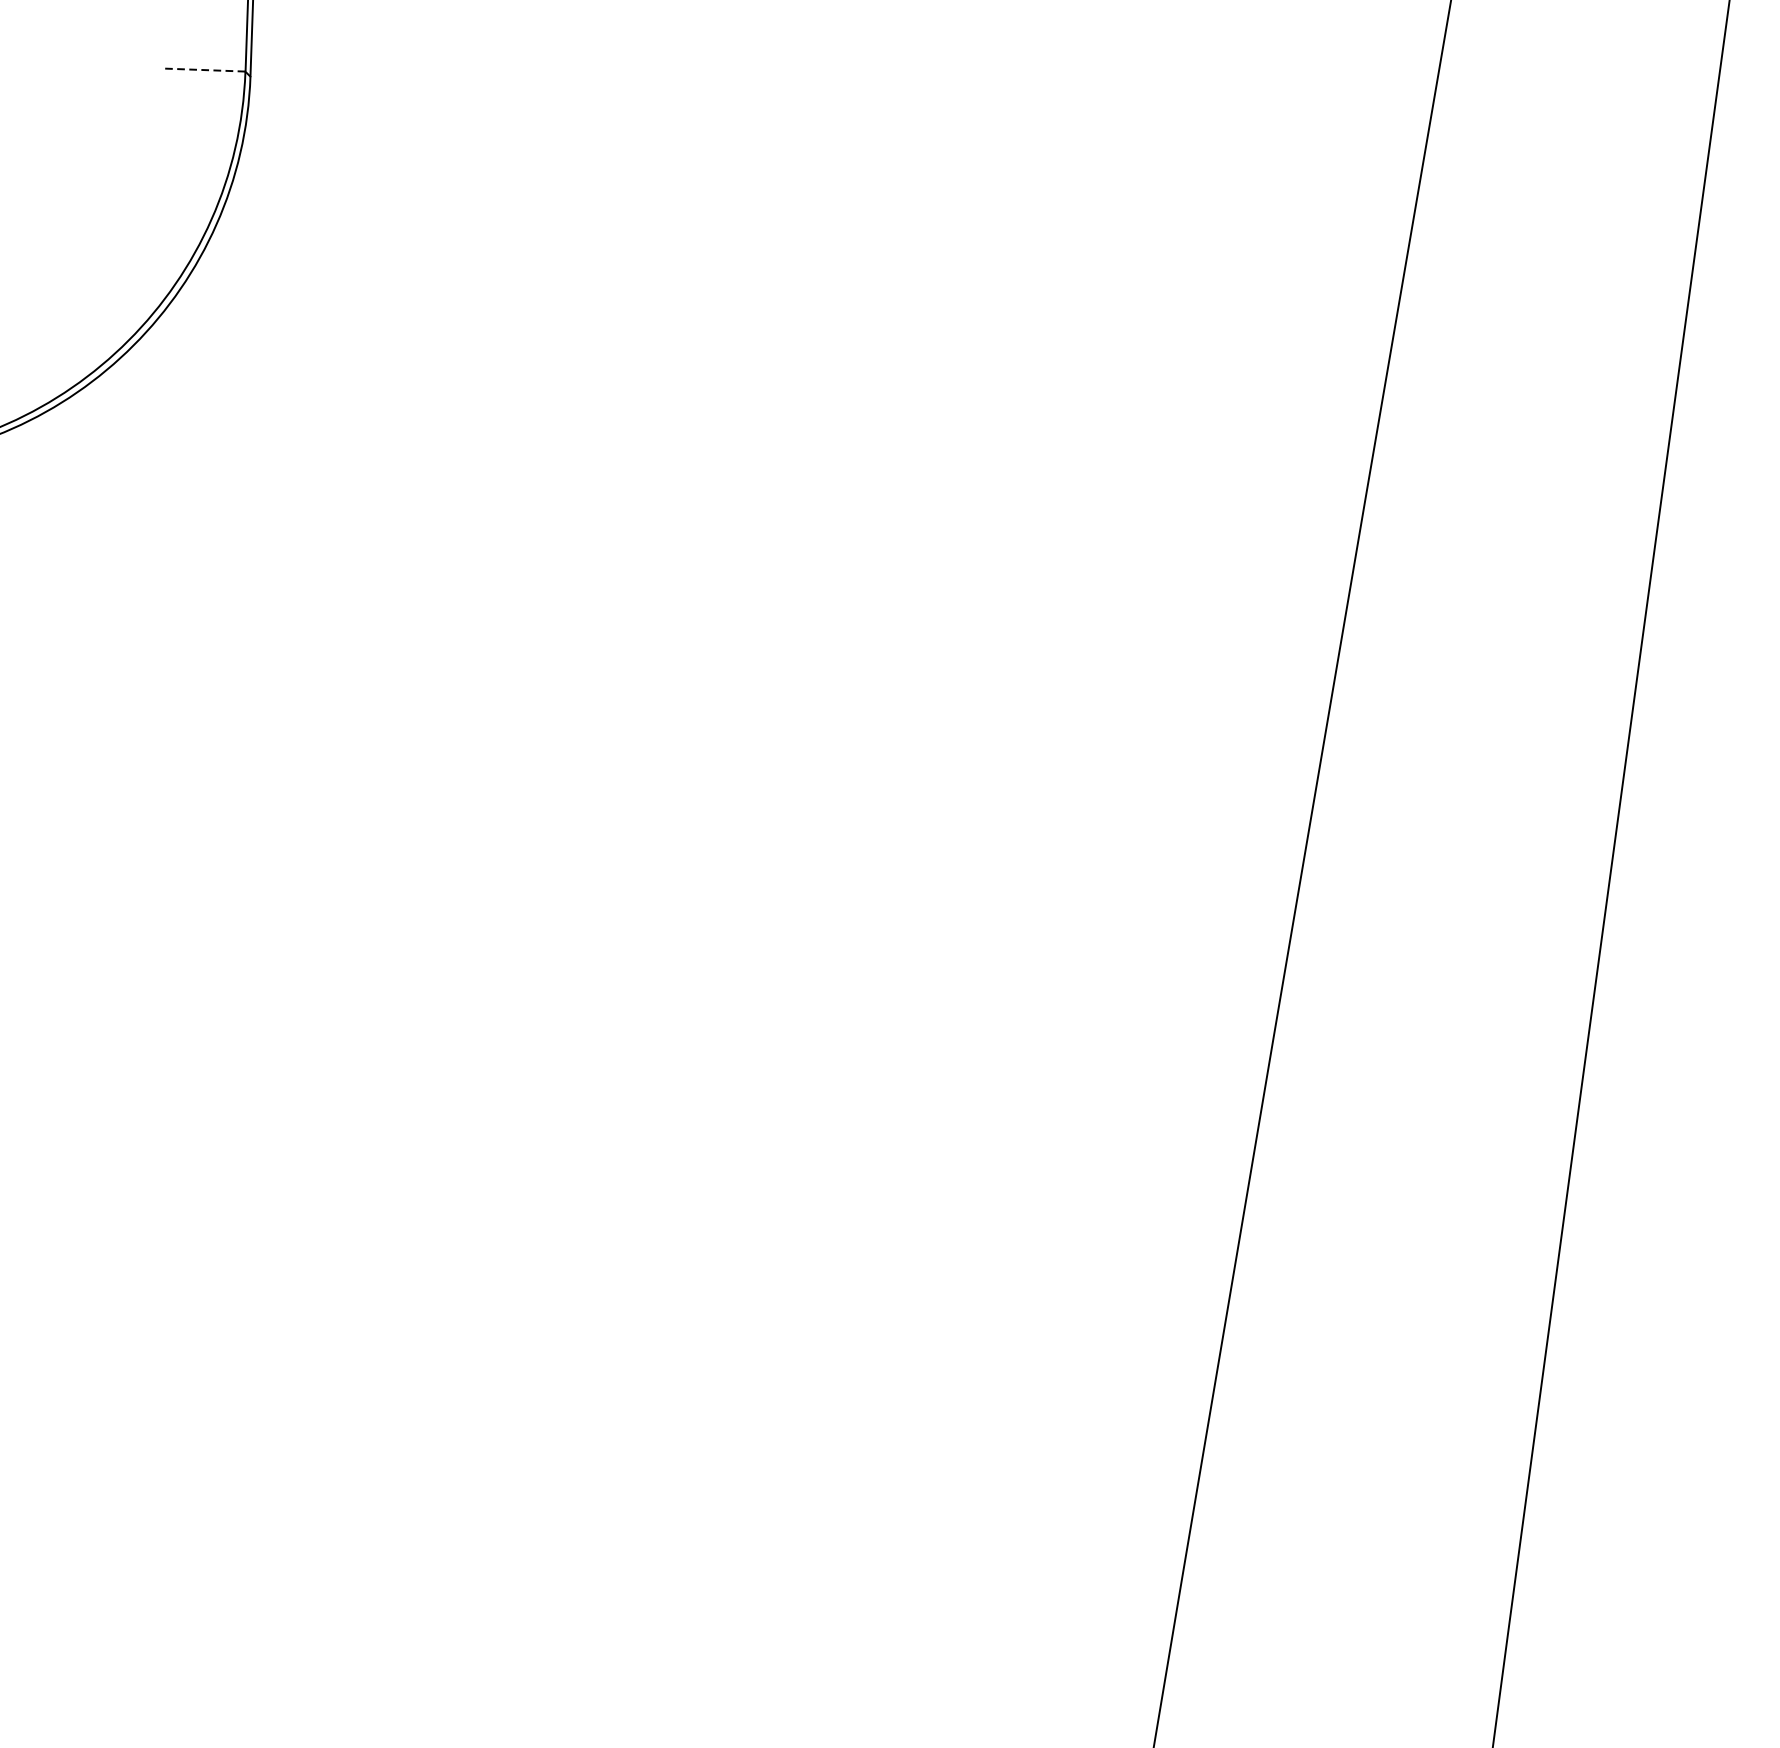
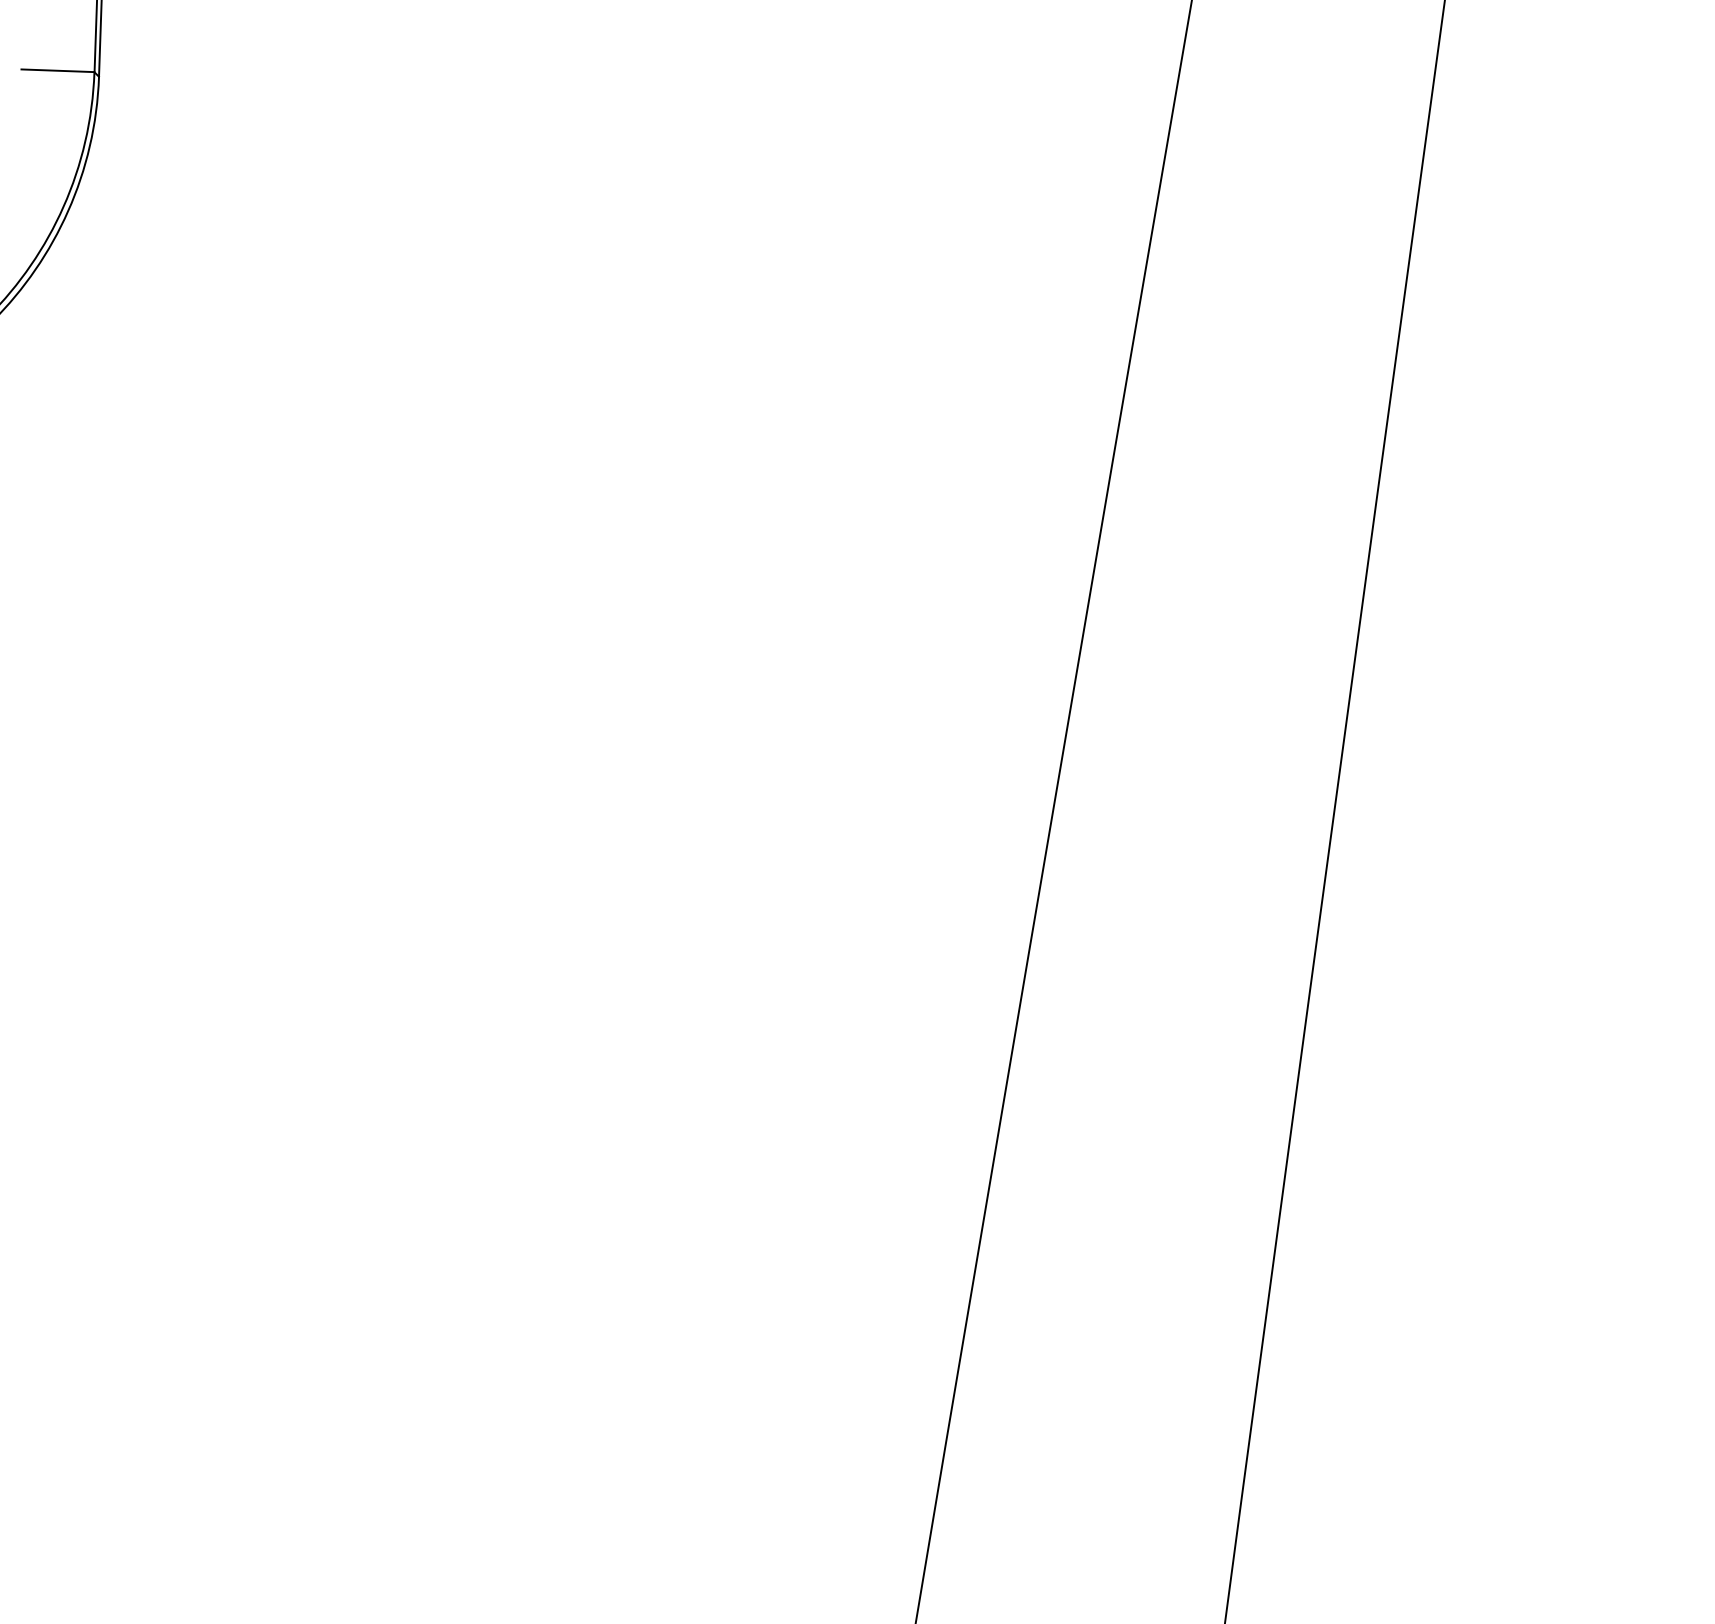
line: (204, 69) -> (57, 70), dashed -> solid

